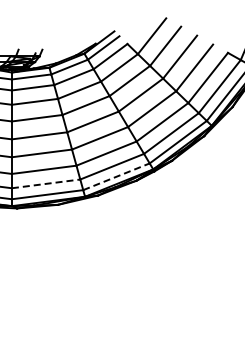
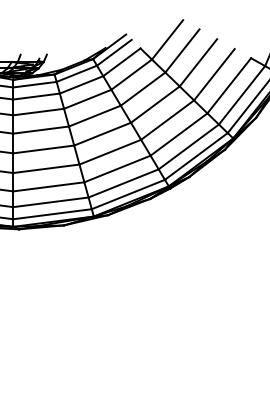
line: (116, 176) -> (128, 194), dashed -> solid
line: (46, 183) -> (51, 201), dashed -> solid

